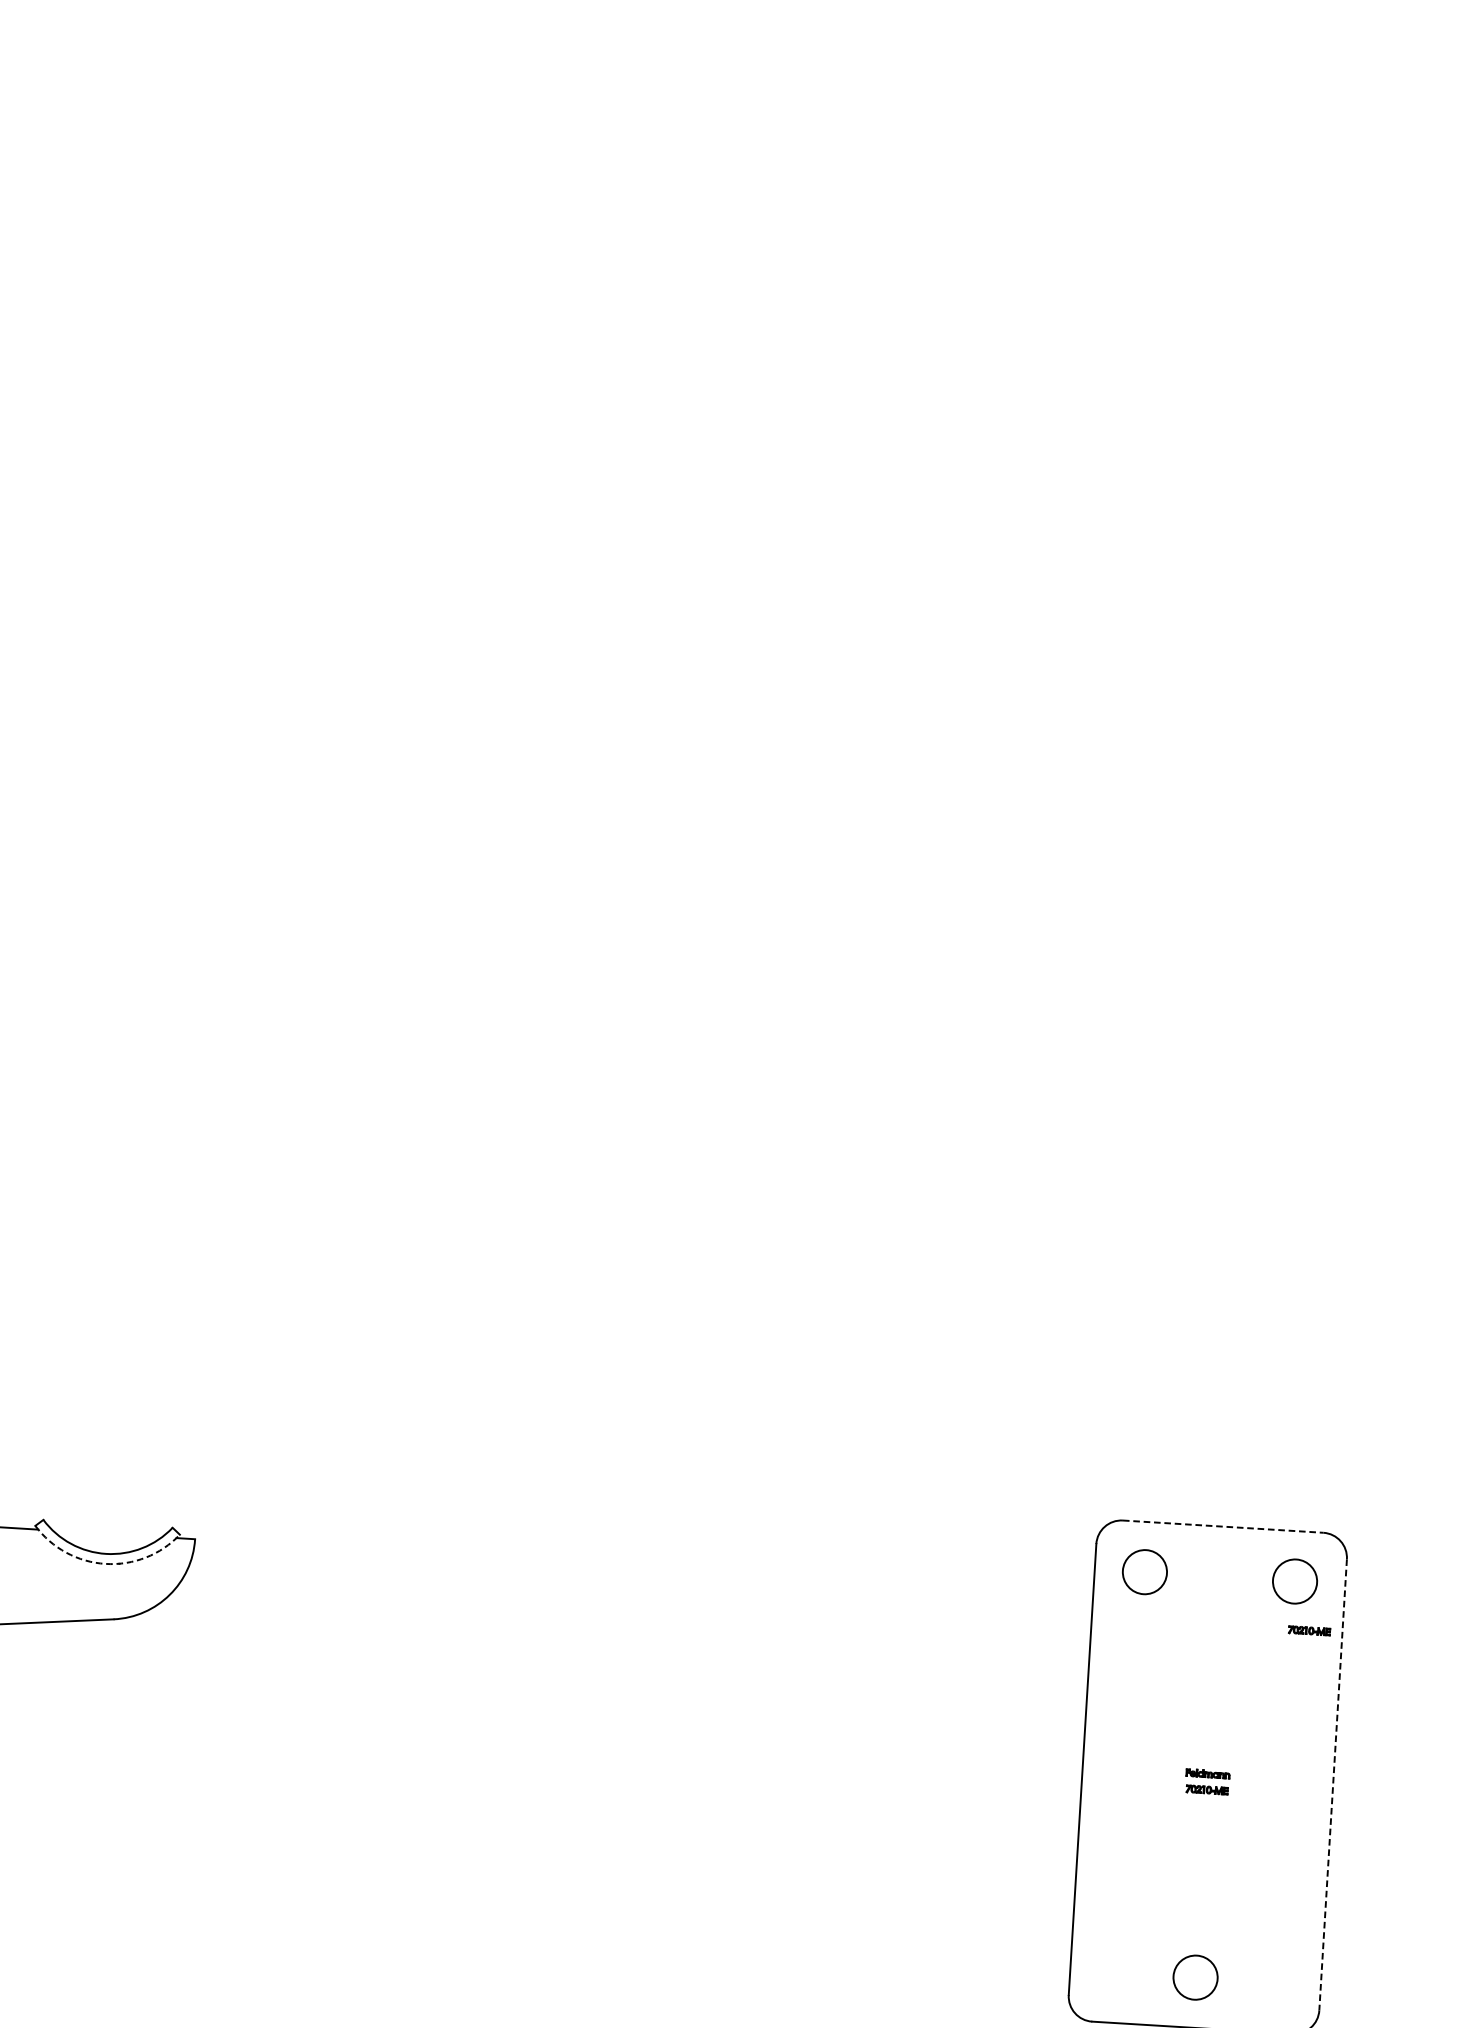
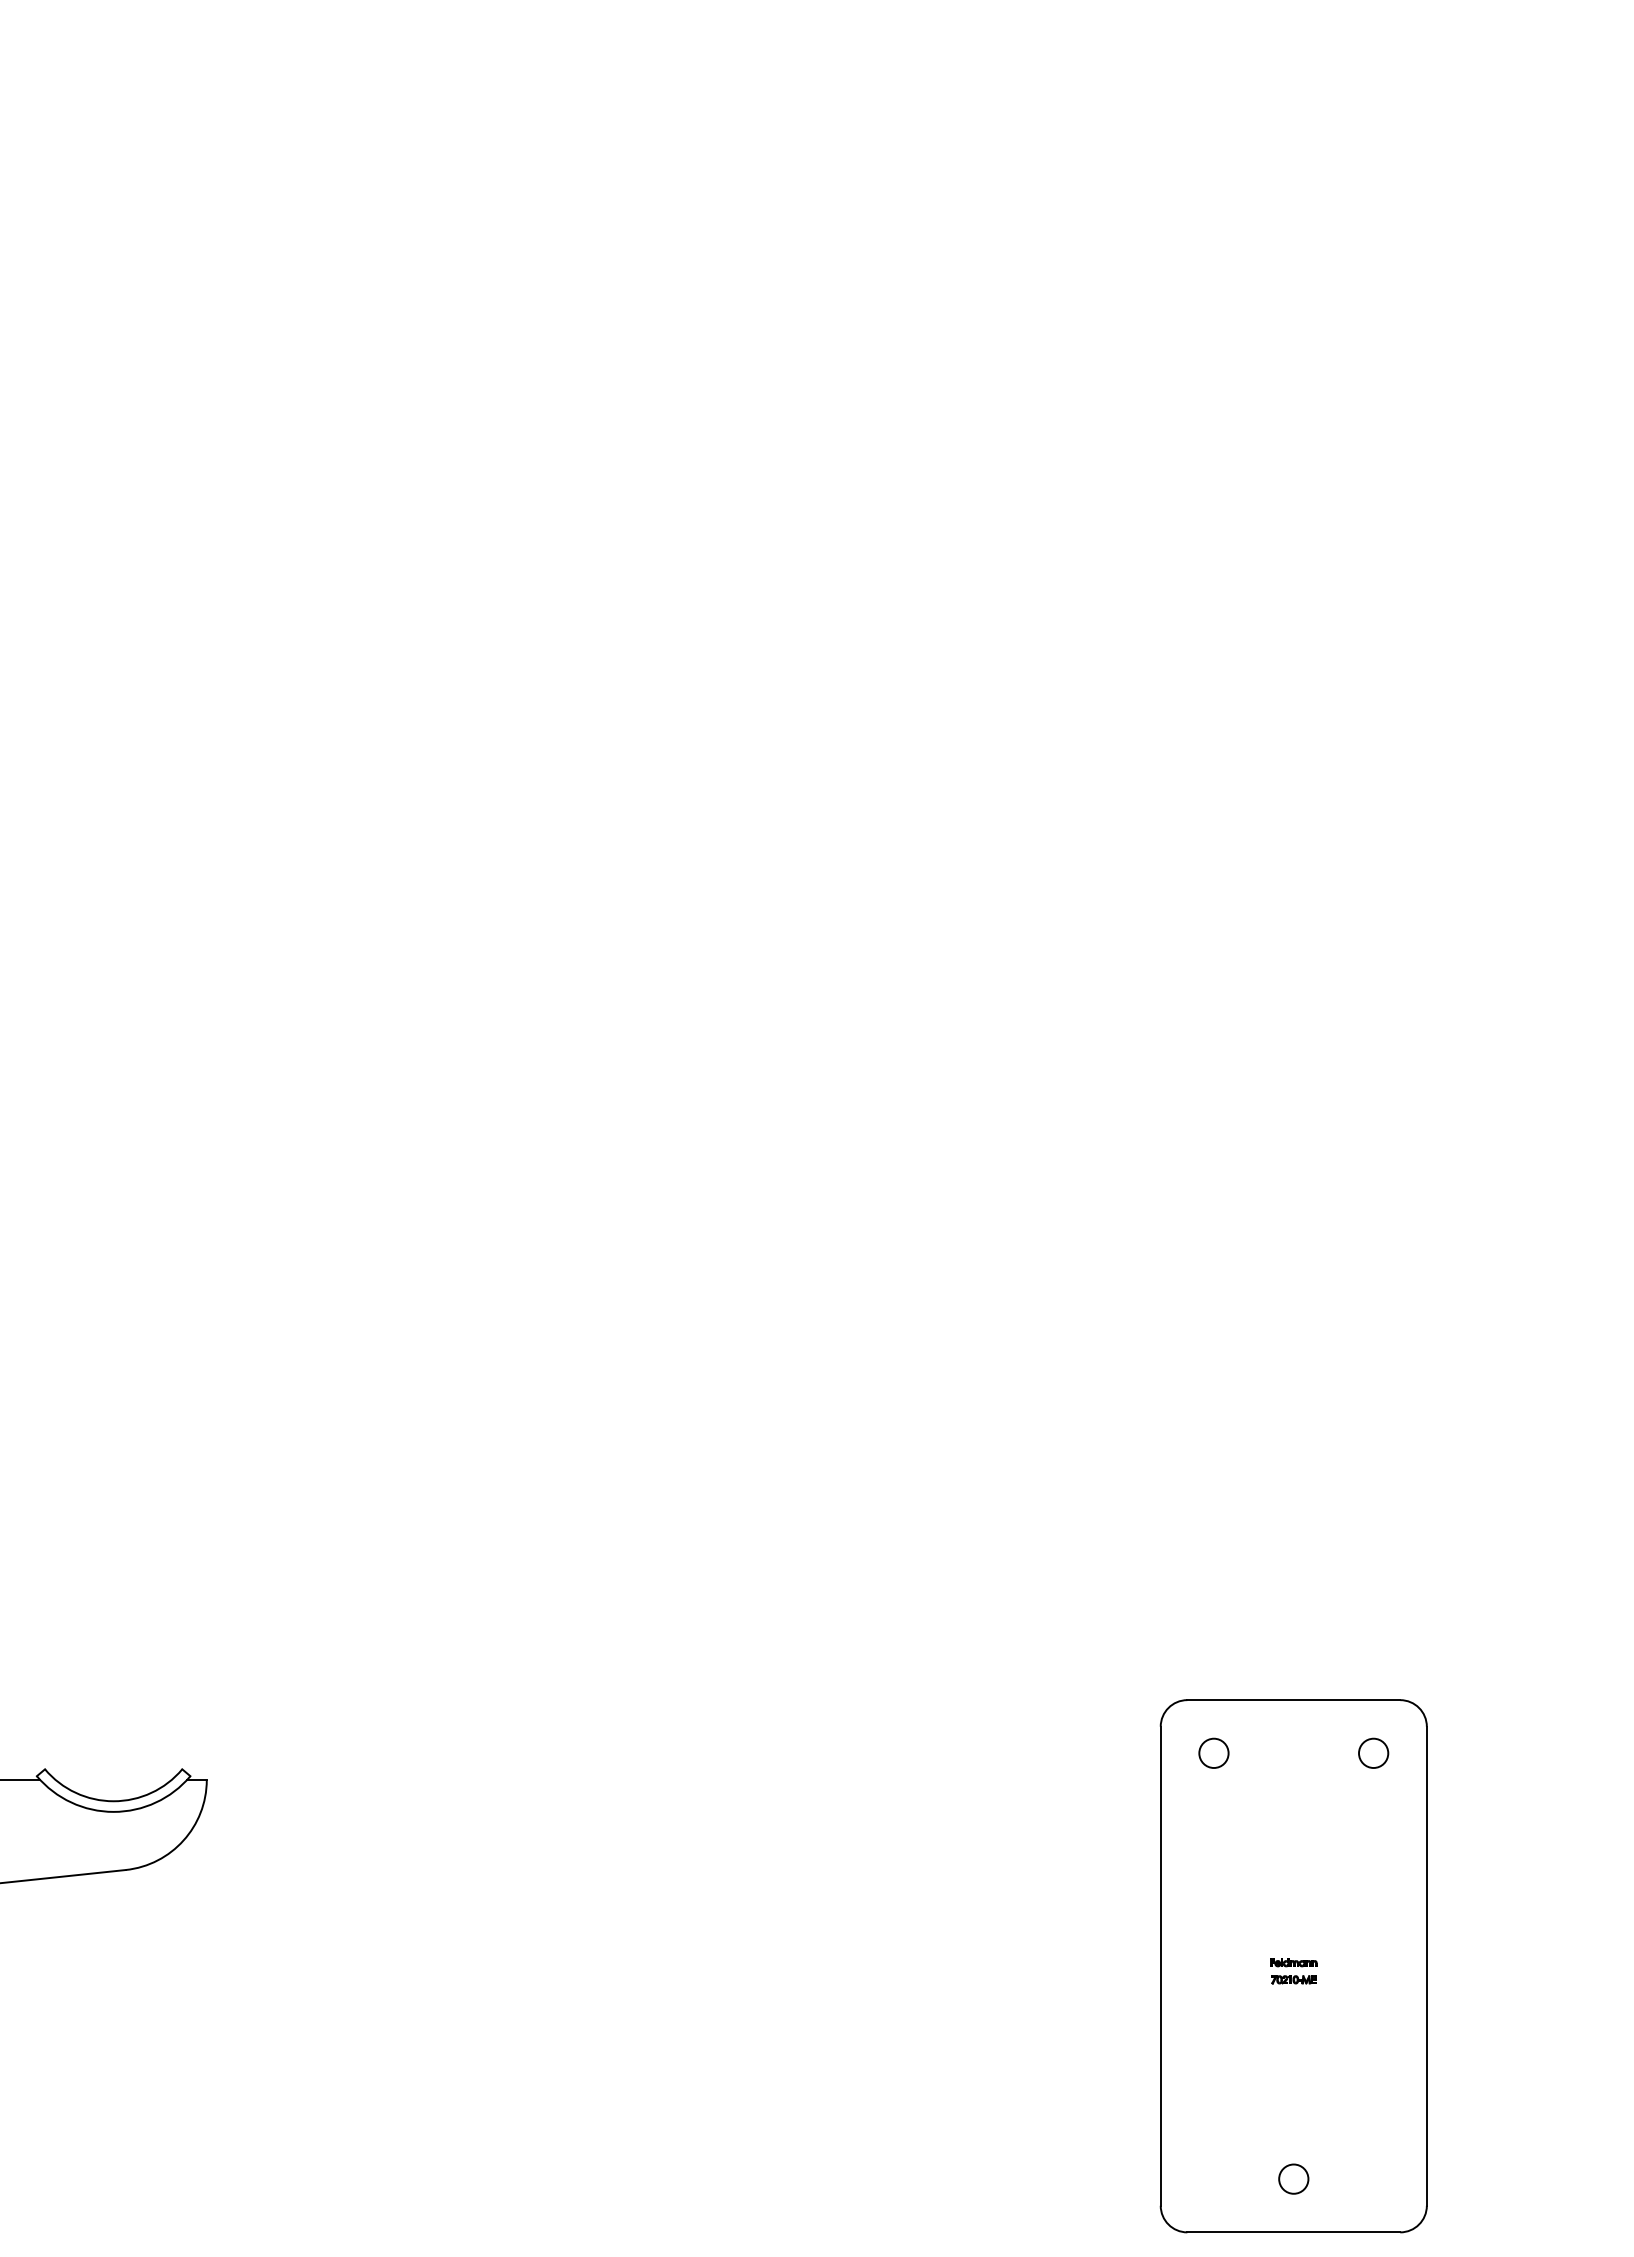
line: (1223, 1527) -> (1294, 1700), dashed -> solid
arc: (105, 1563) -> (113, 1811), dashed -> solid
circle: (1144, 1571) -> (1213, 1752), size x0.62
circle: (1295, 1580) -> (1373, 1752), size x0.62
part: (1309, 1630) -> (1391, 1804), removed
line: (1332, 1785) -> (1426, 1966), dashed -> solid
circle: (1195, 1977) -> (1293, 2178), size x0.62

